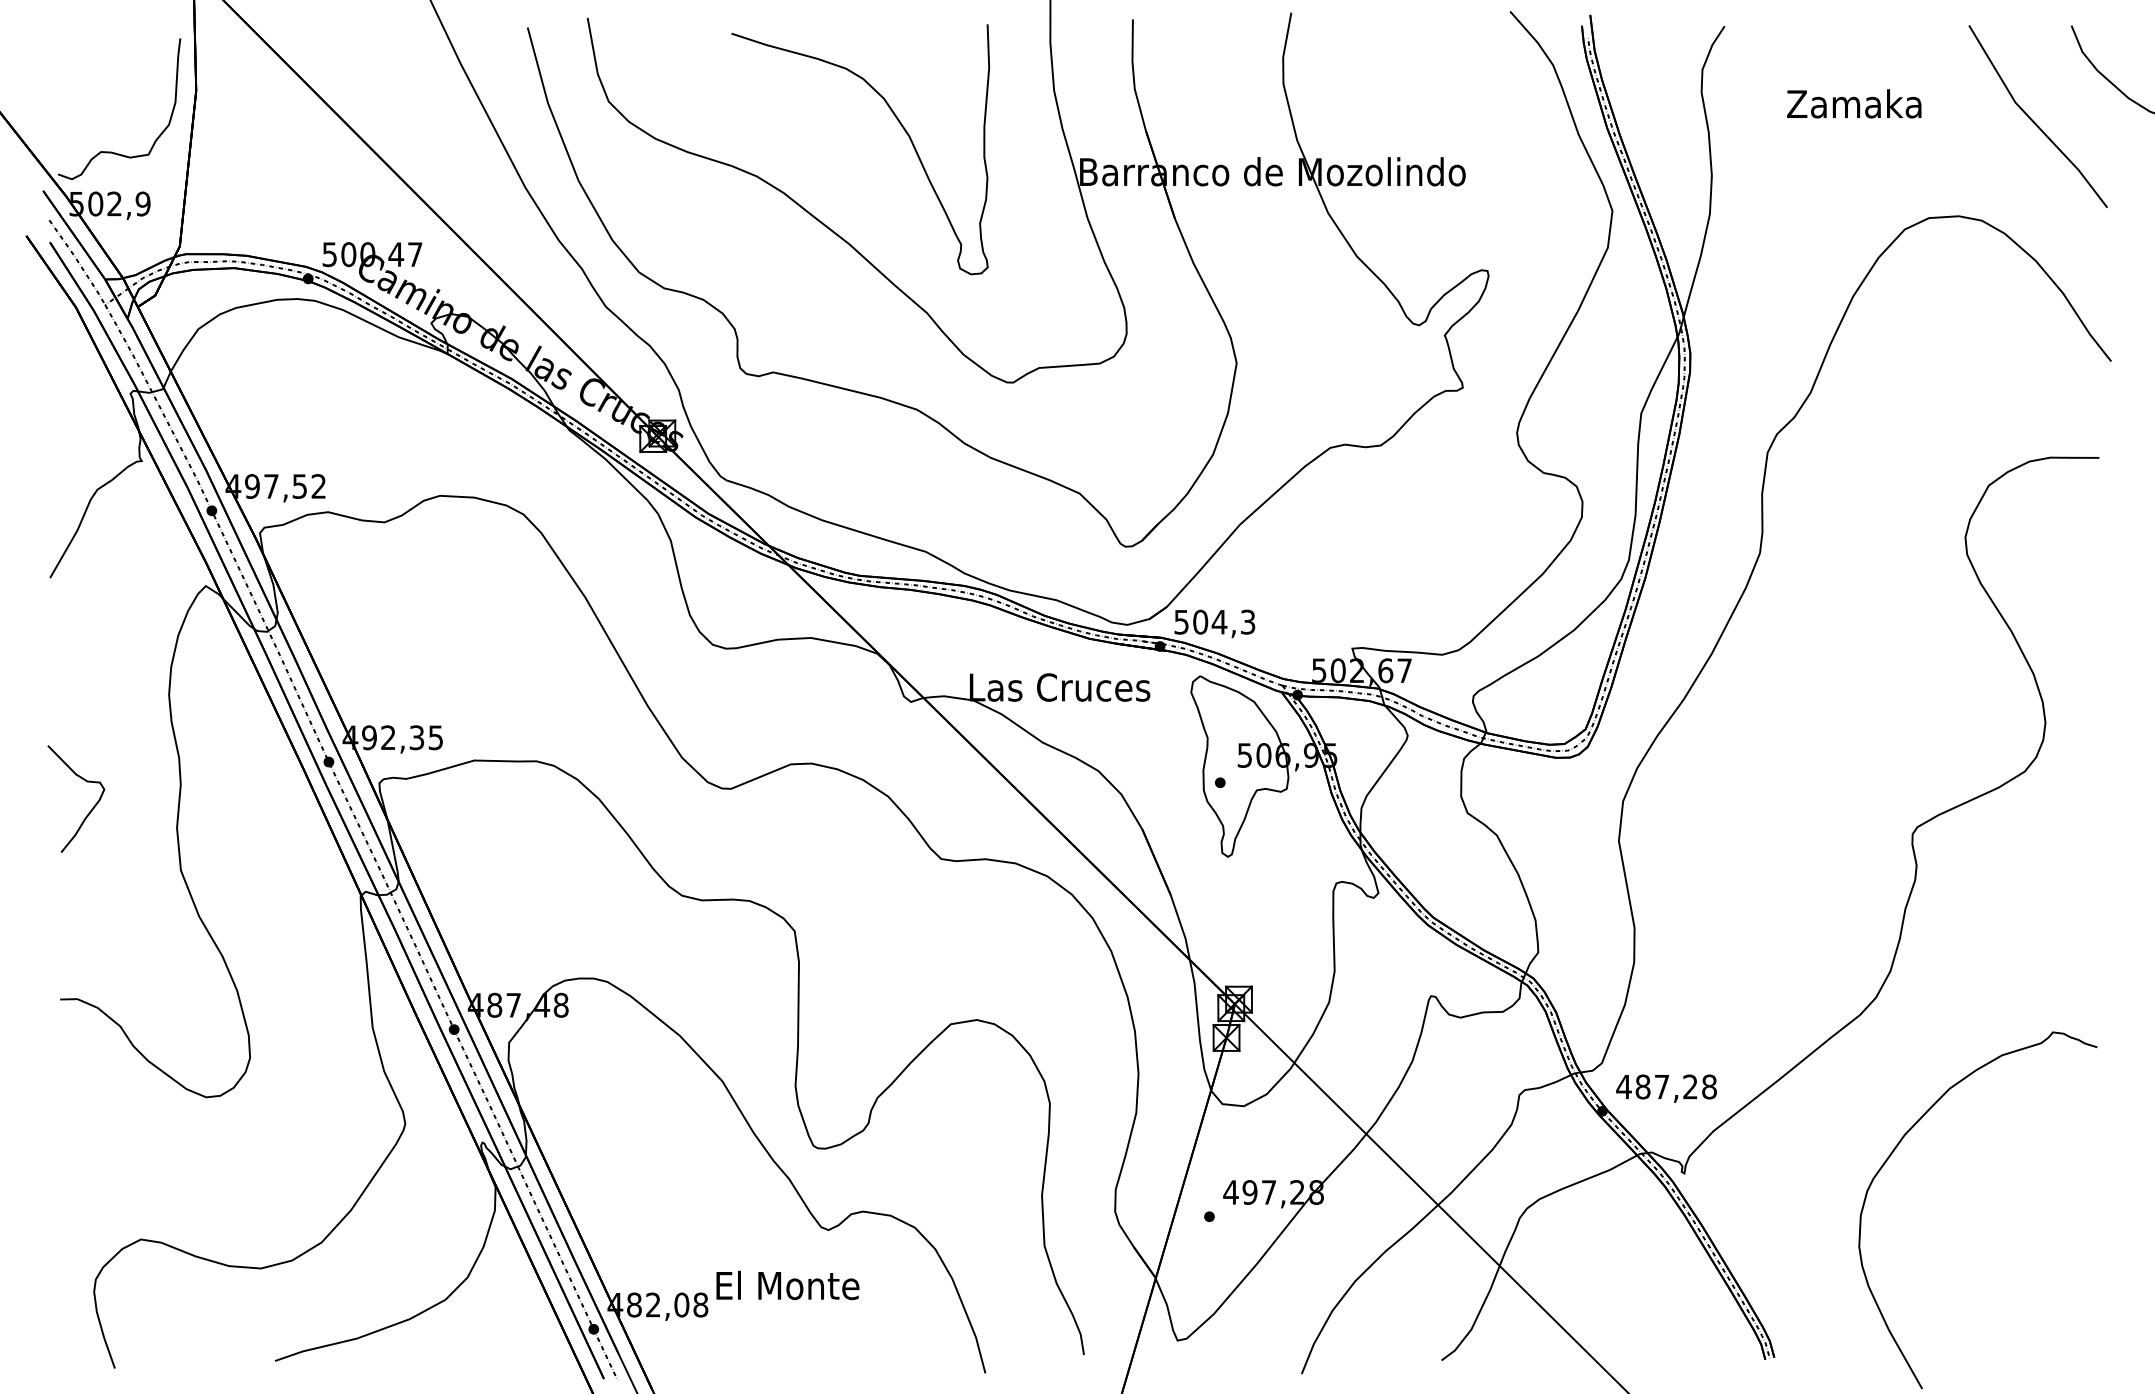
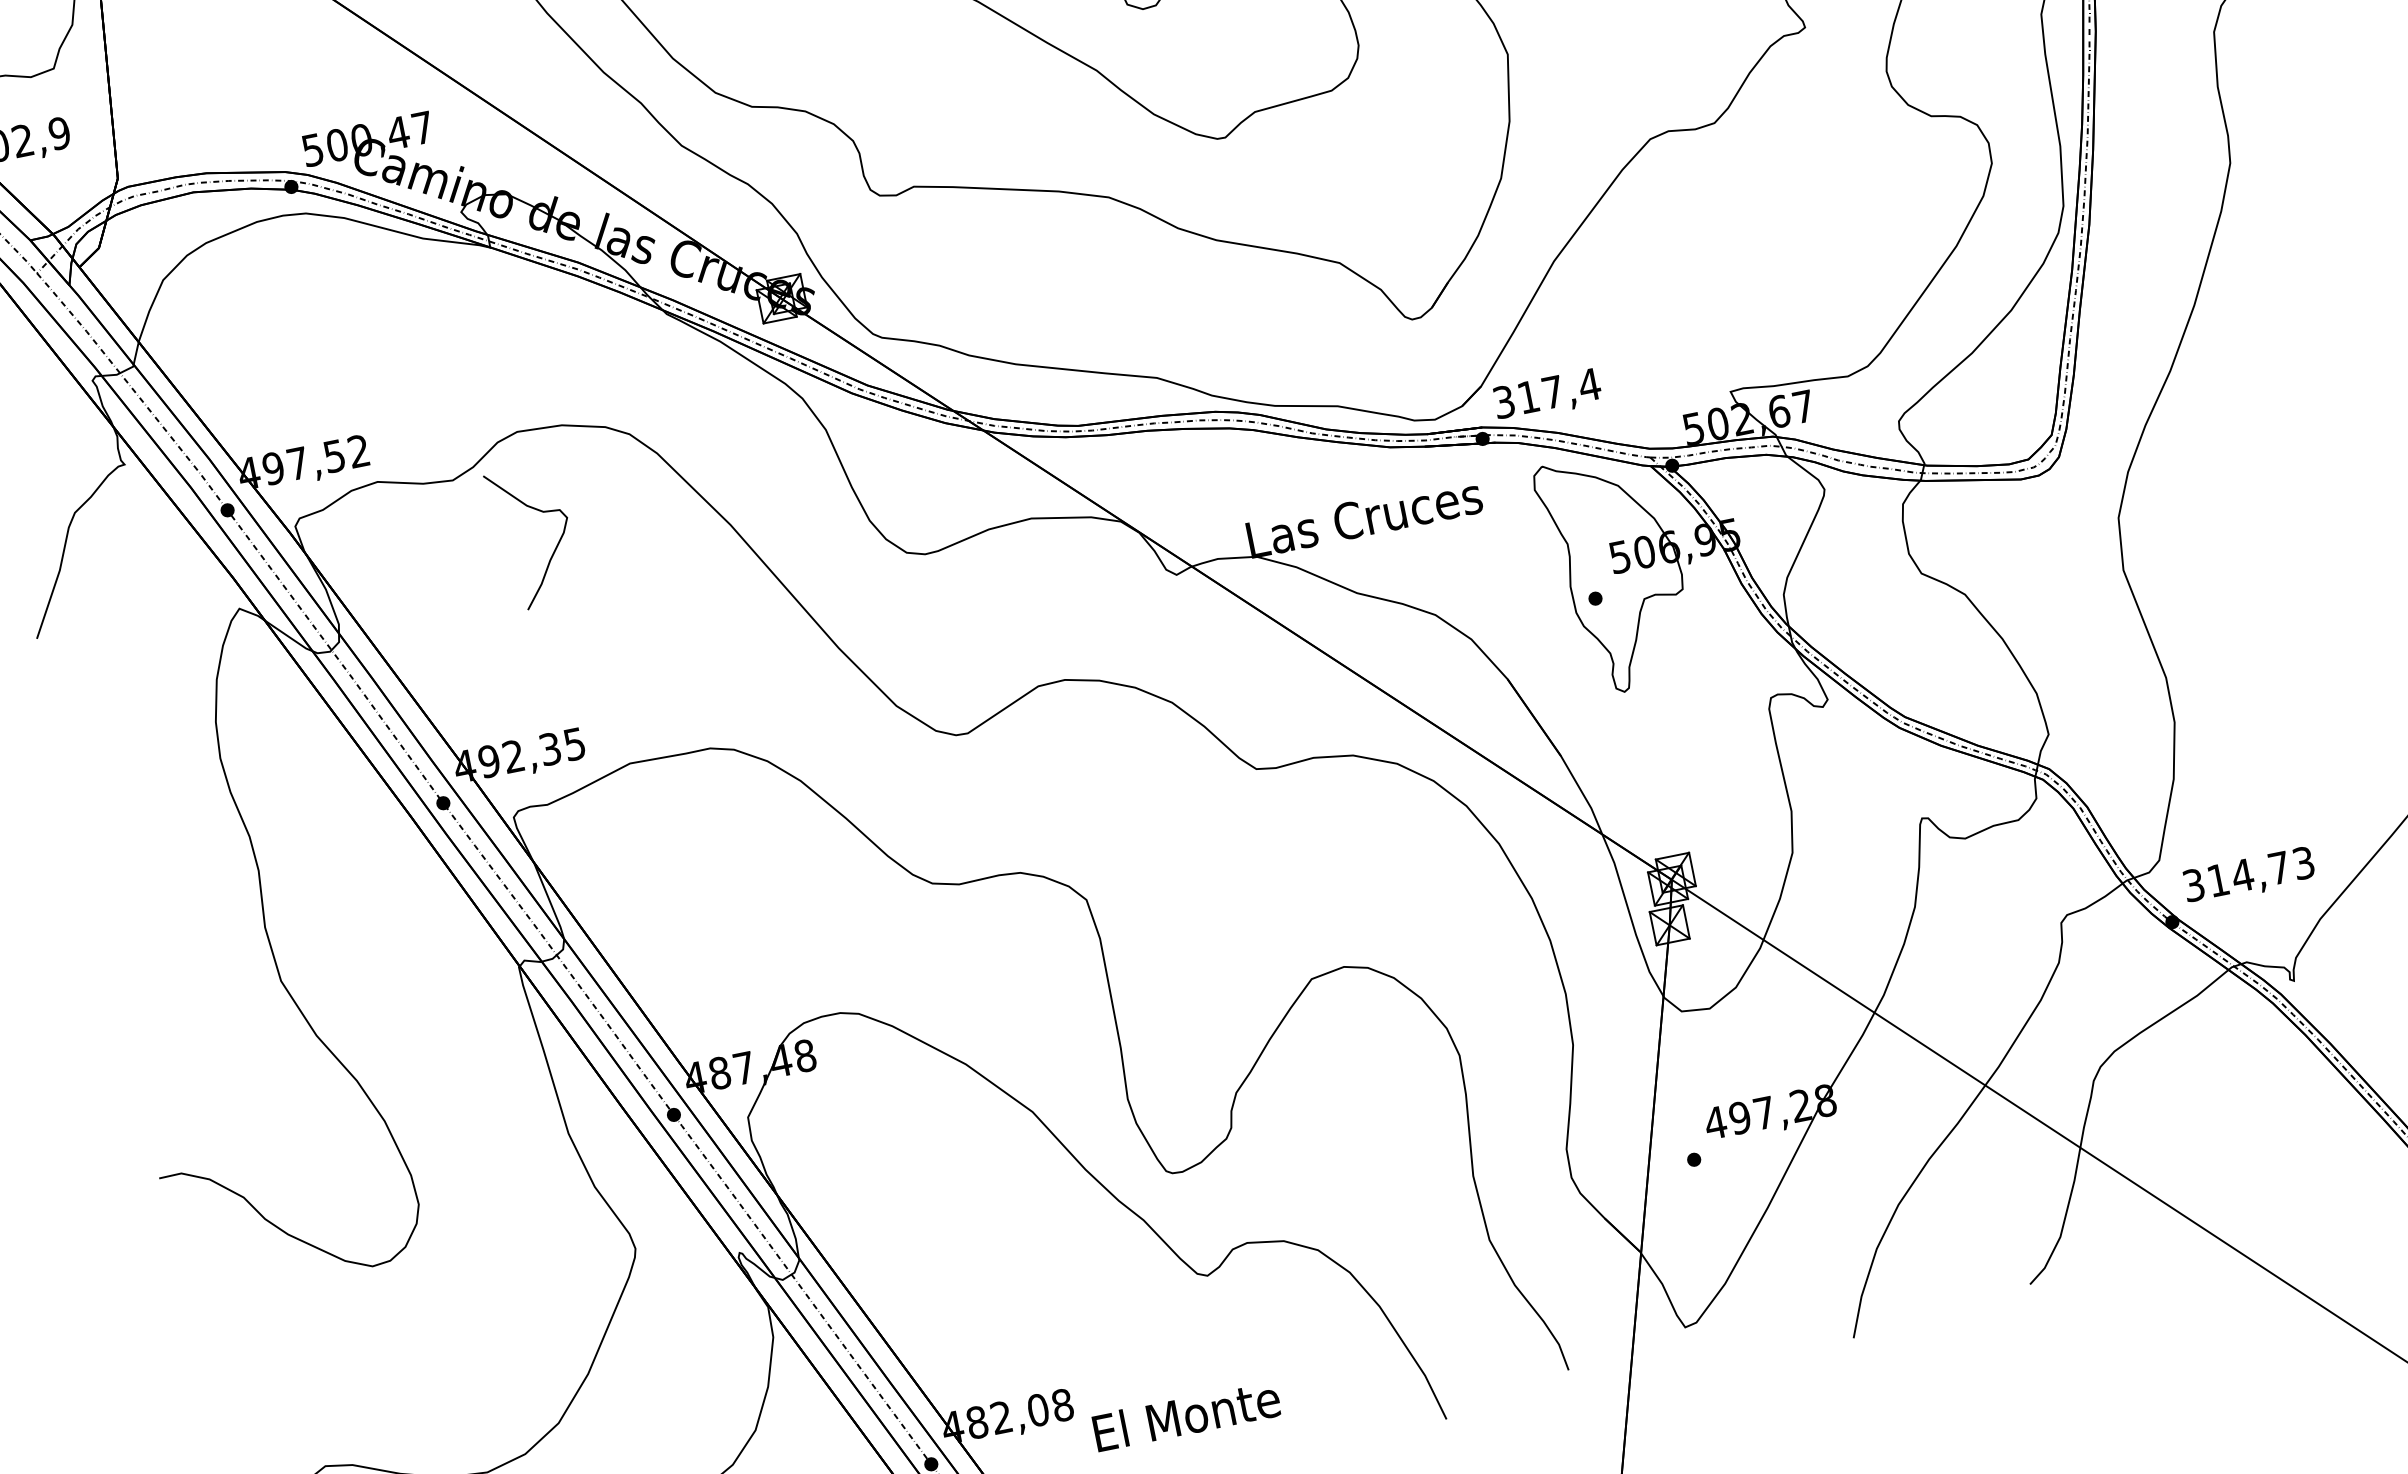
text: (1215, 621) -> (1547, 392), 504,3 -> 317,4
curve: (92, 807) -> (556, 544), moved
text: (1666, 1086) -> (2248, 873), 487,28 -> 314,73
text: (787, 1285) -> (1186, 1415), moved

